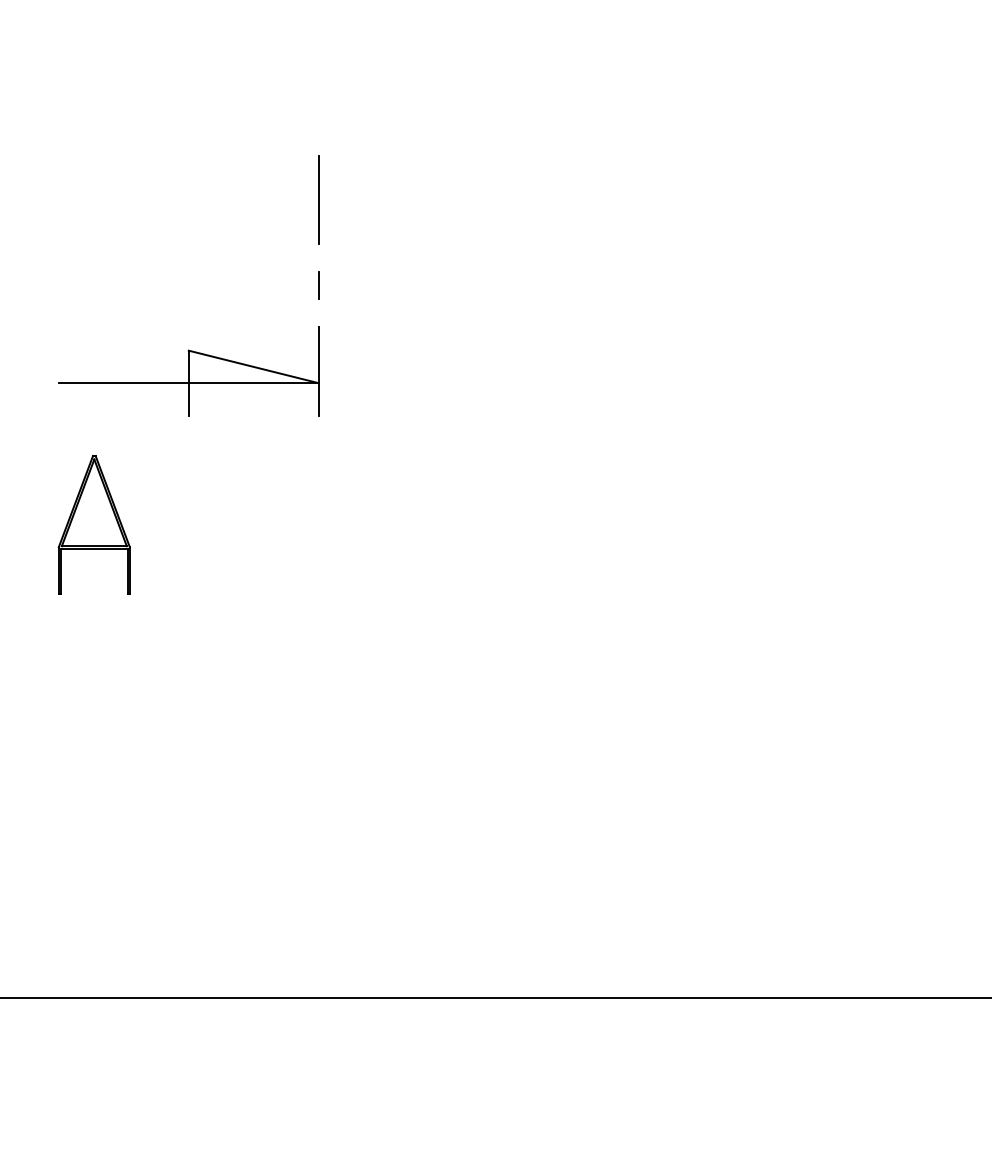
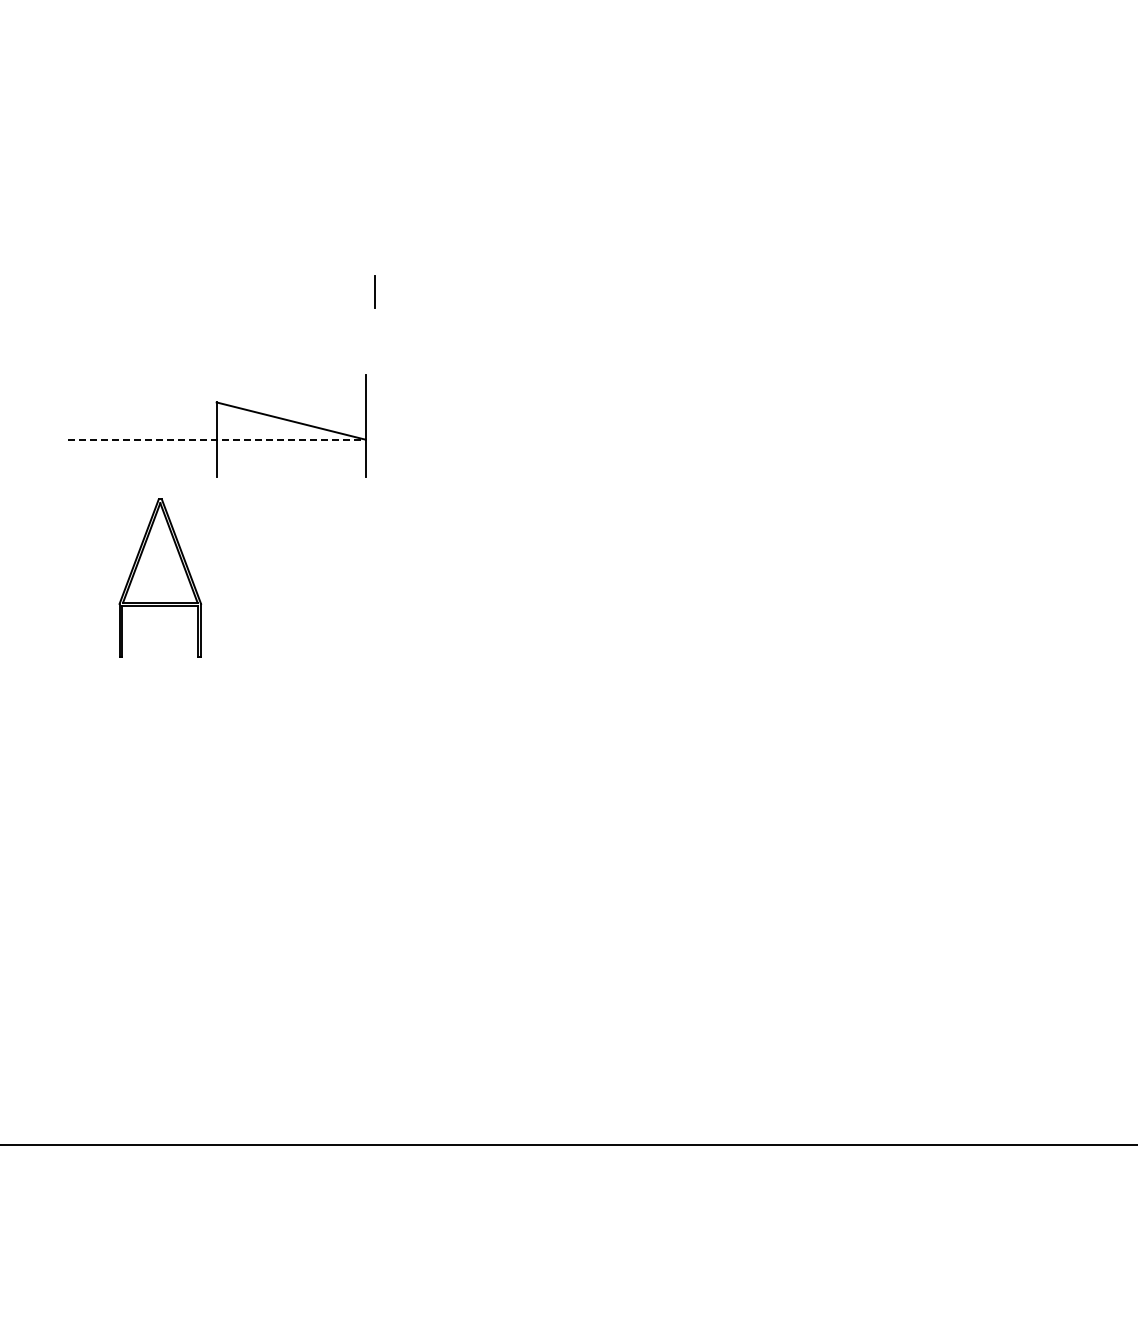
line: (318, 199) -> (365, 229), removed
line: (318, 285) -> (374, 291), moved
line: (189, 383) -> (217, 439), solid -> dashed
part: (94, 524) -> (160, 577), moved

